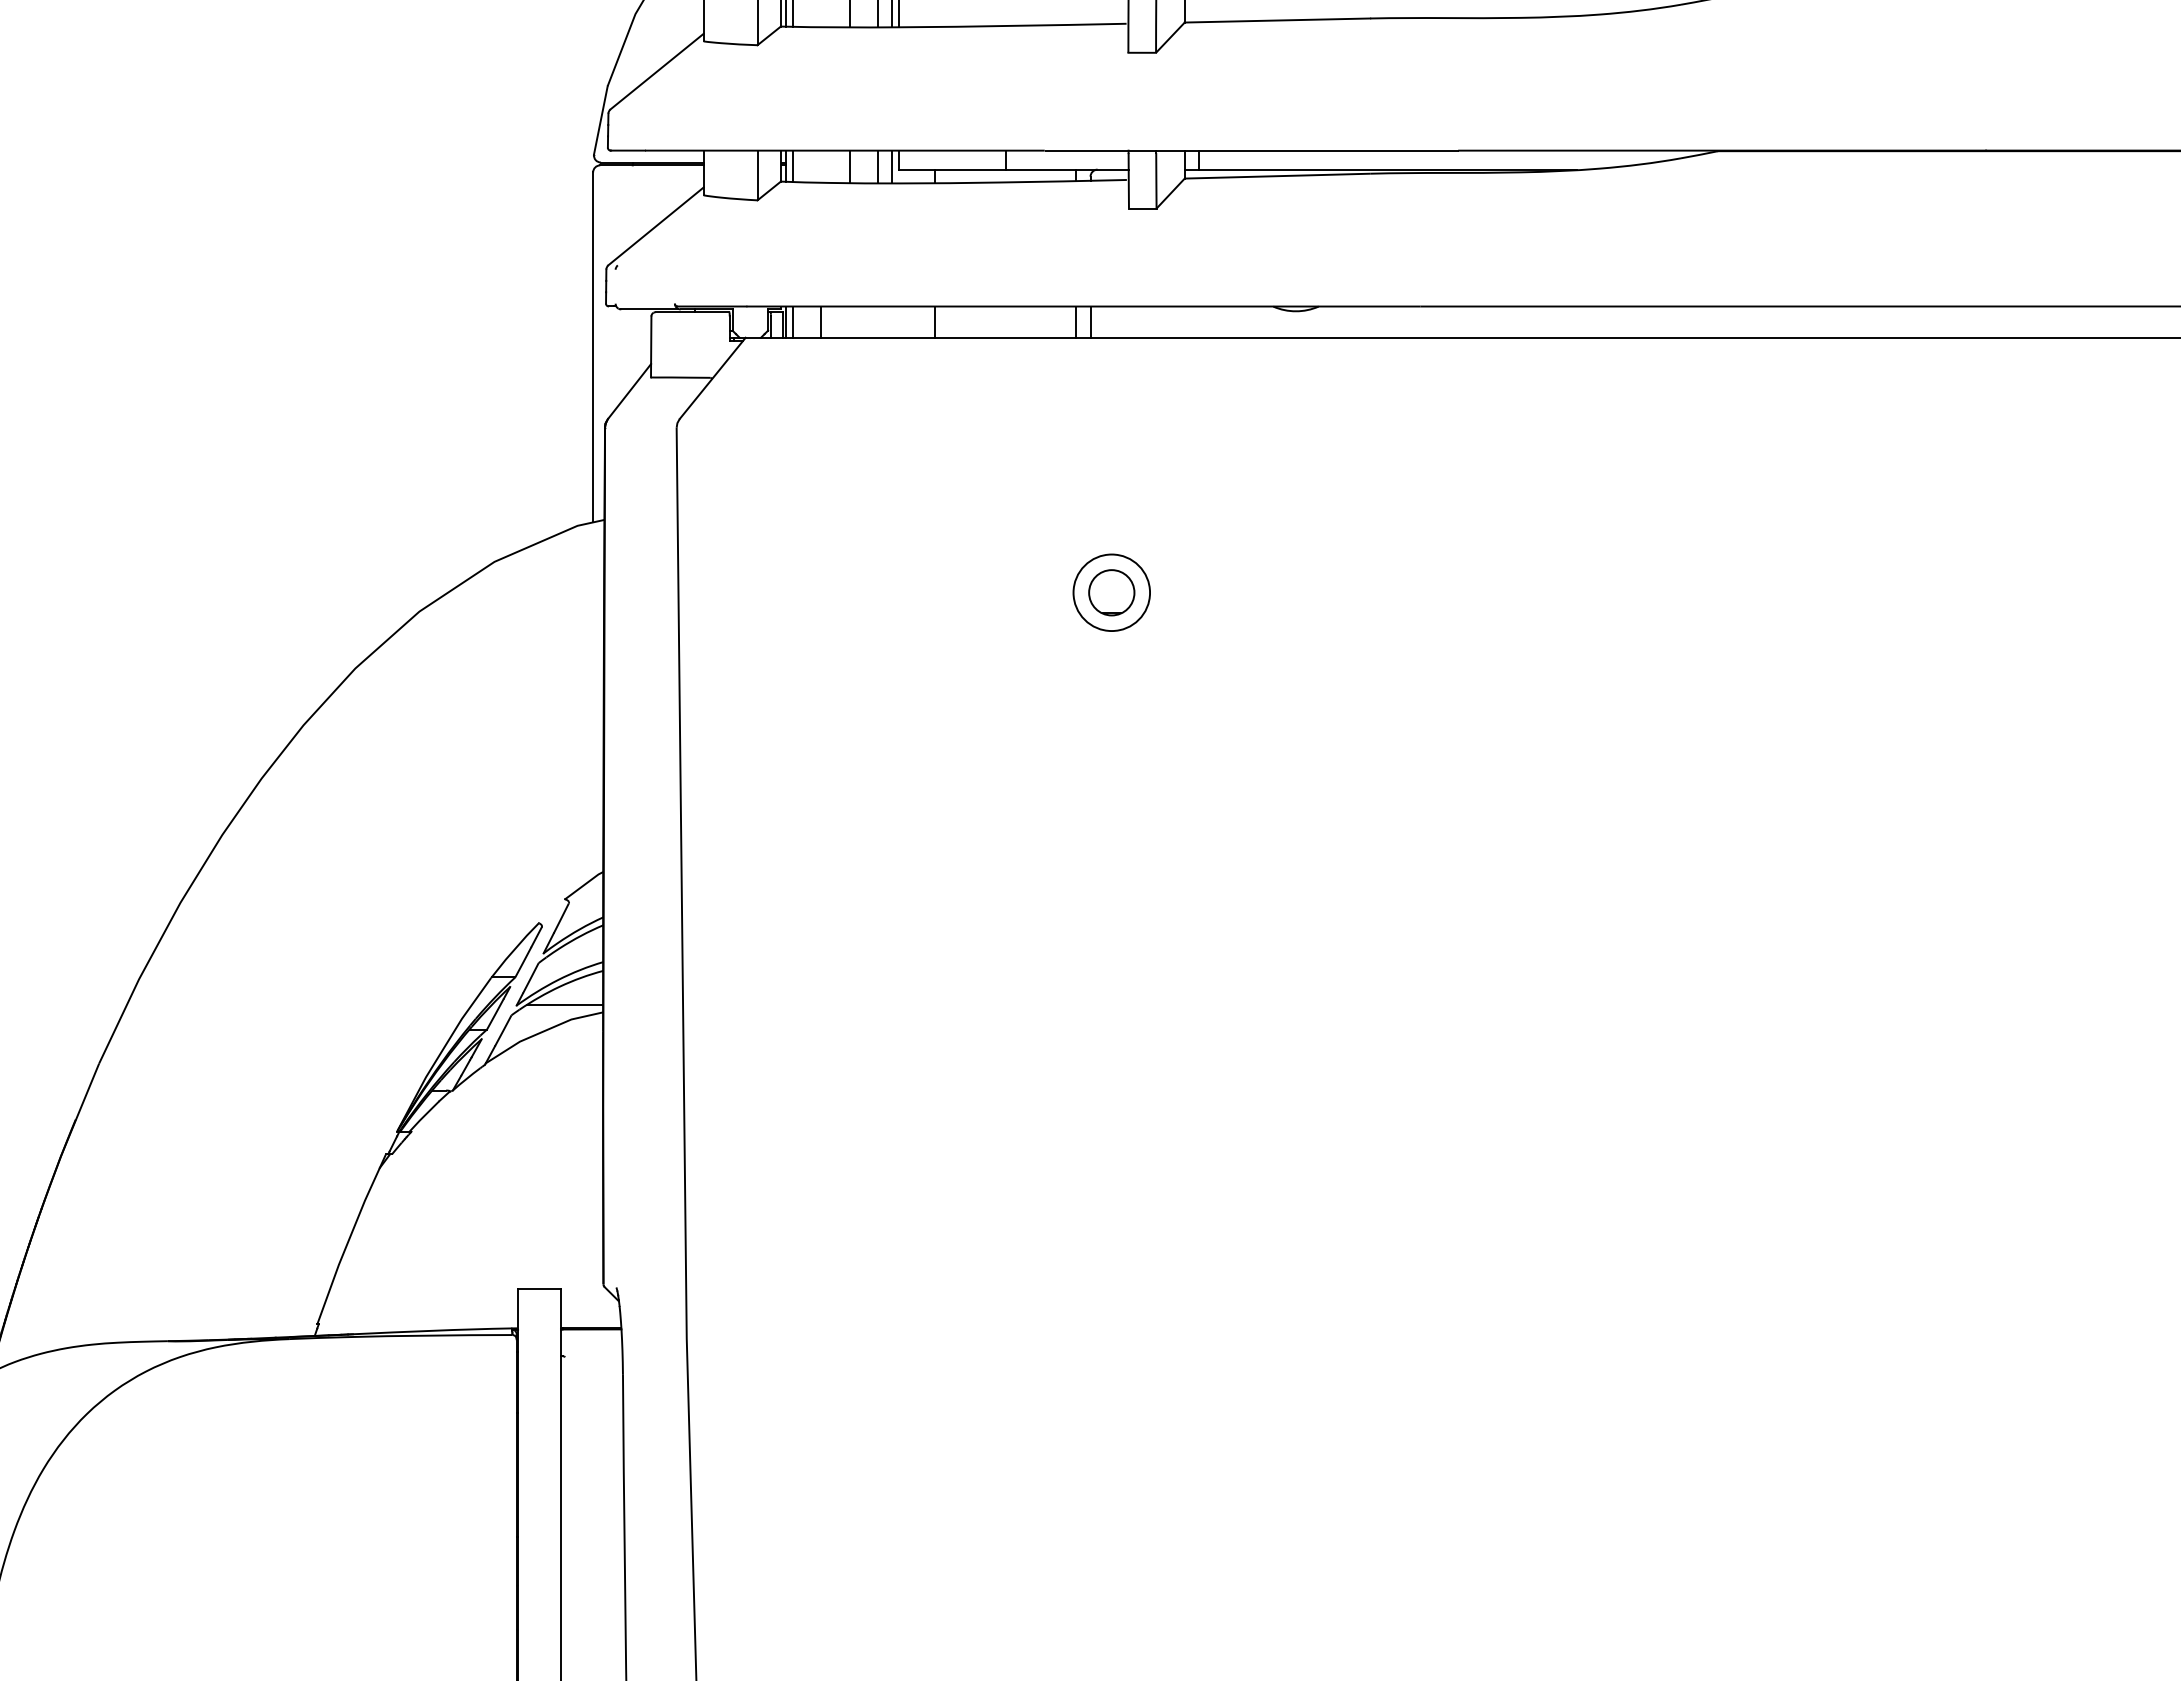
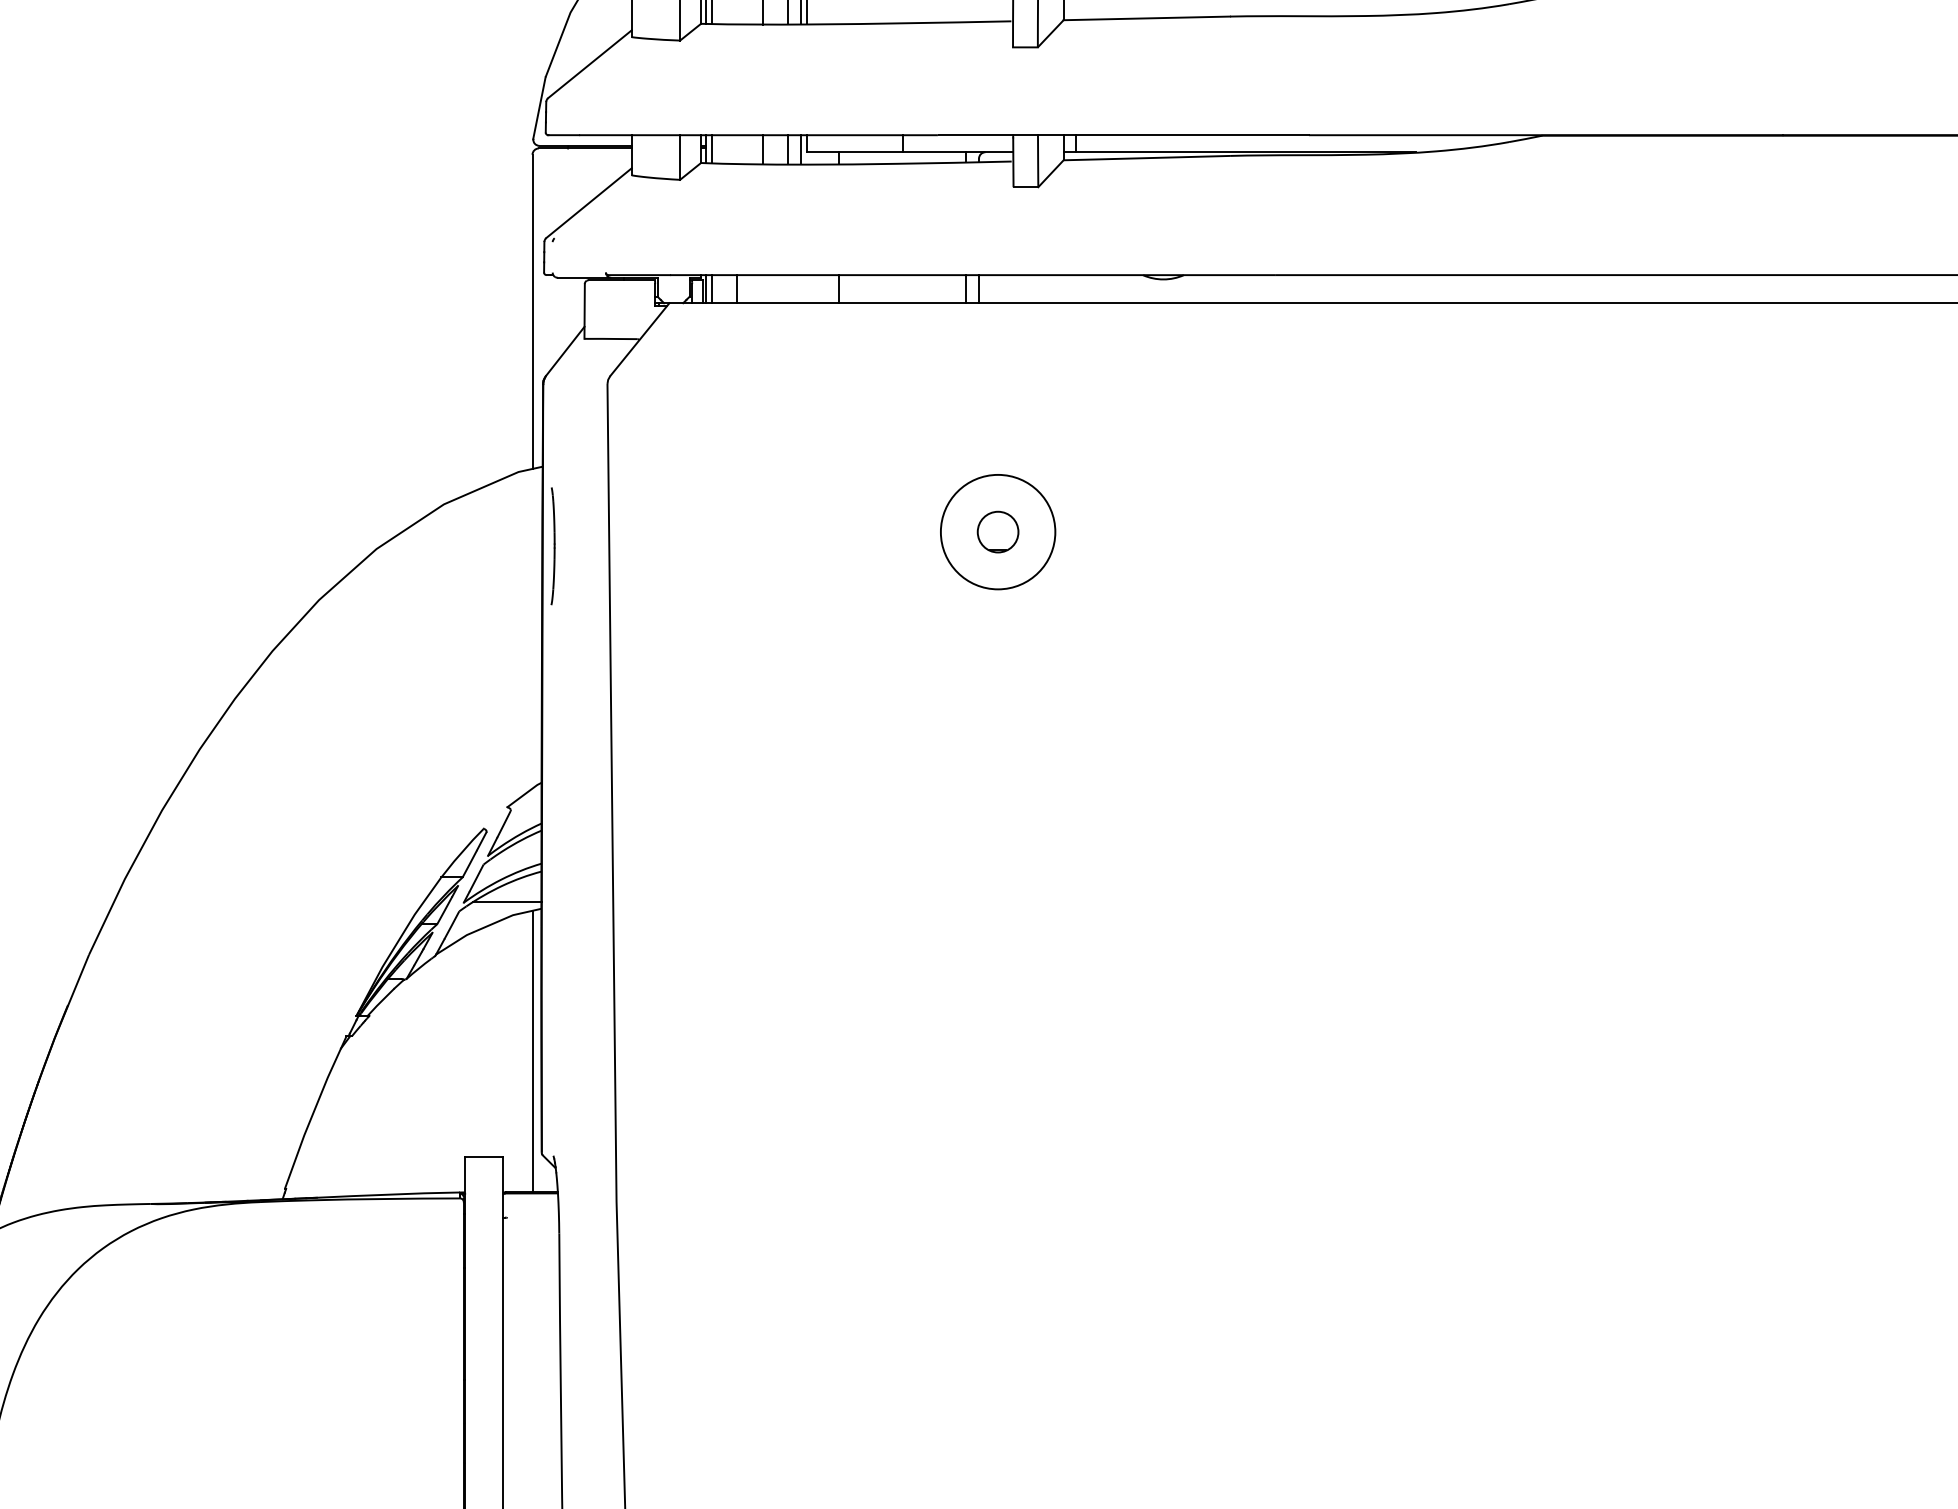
circle: (1111, 592) -> (997, 531), size x1.67
part: (615, 608) -> (552, 546), added
line: (593, 1170) -> (532, 1050), added

